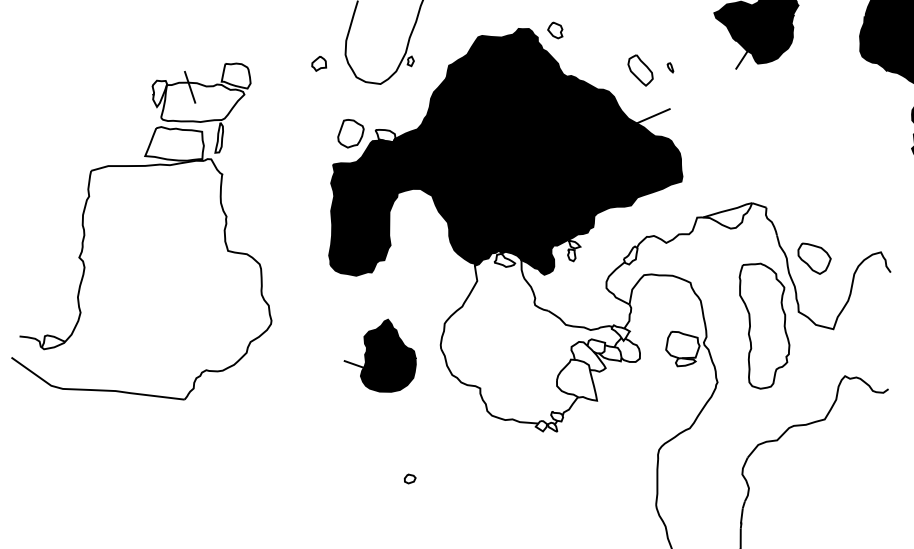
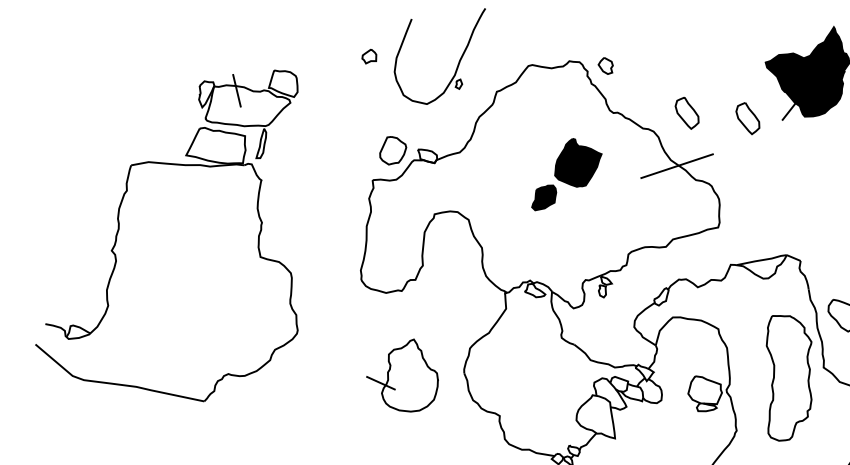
part: (319, 63) -> (369, 56), moved
part: (670, 67) -> (717, 112), removed
part: (701, 70) -> (747, 118), added
fill: (505, 151) -> (545, 182), removed
fill: (387, 355) -> (410, 375), removed

